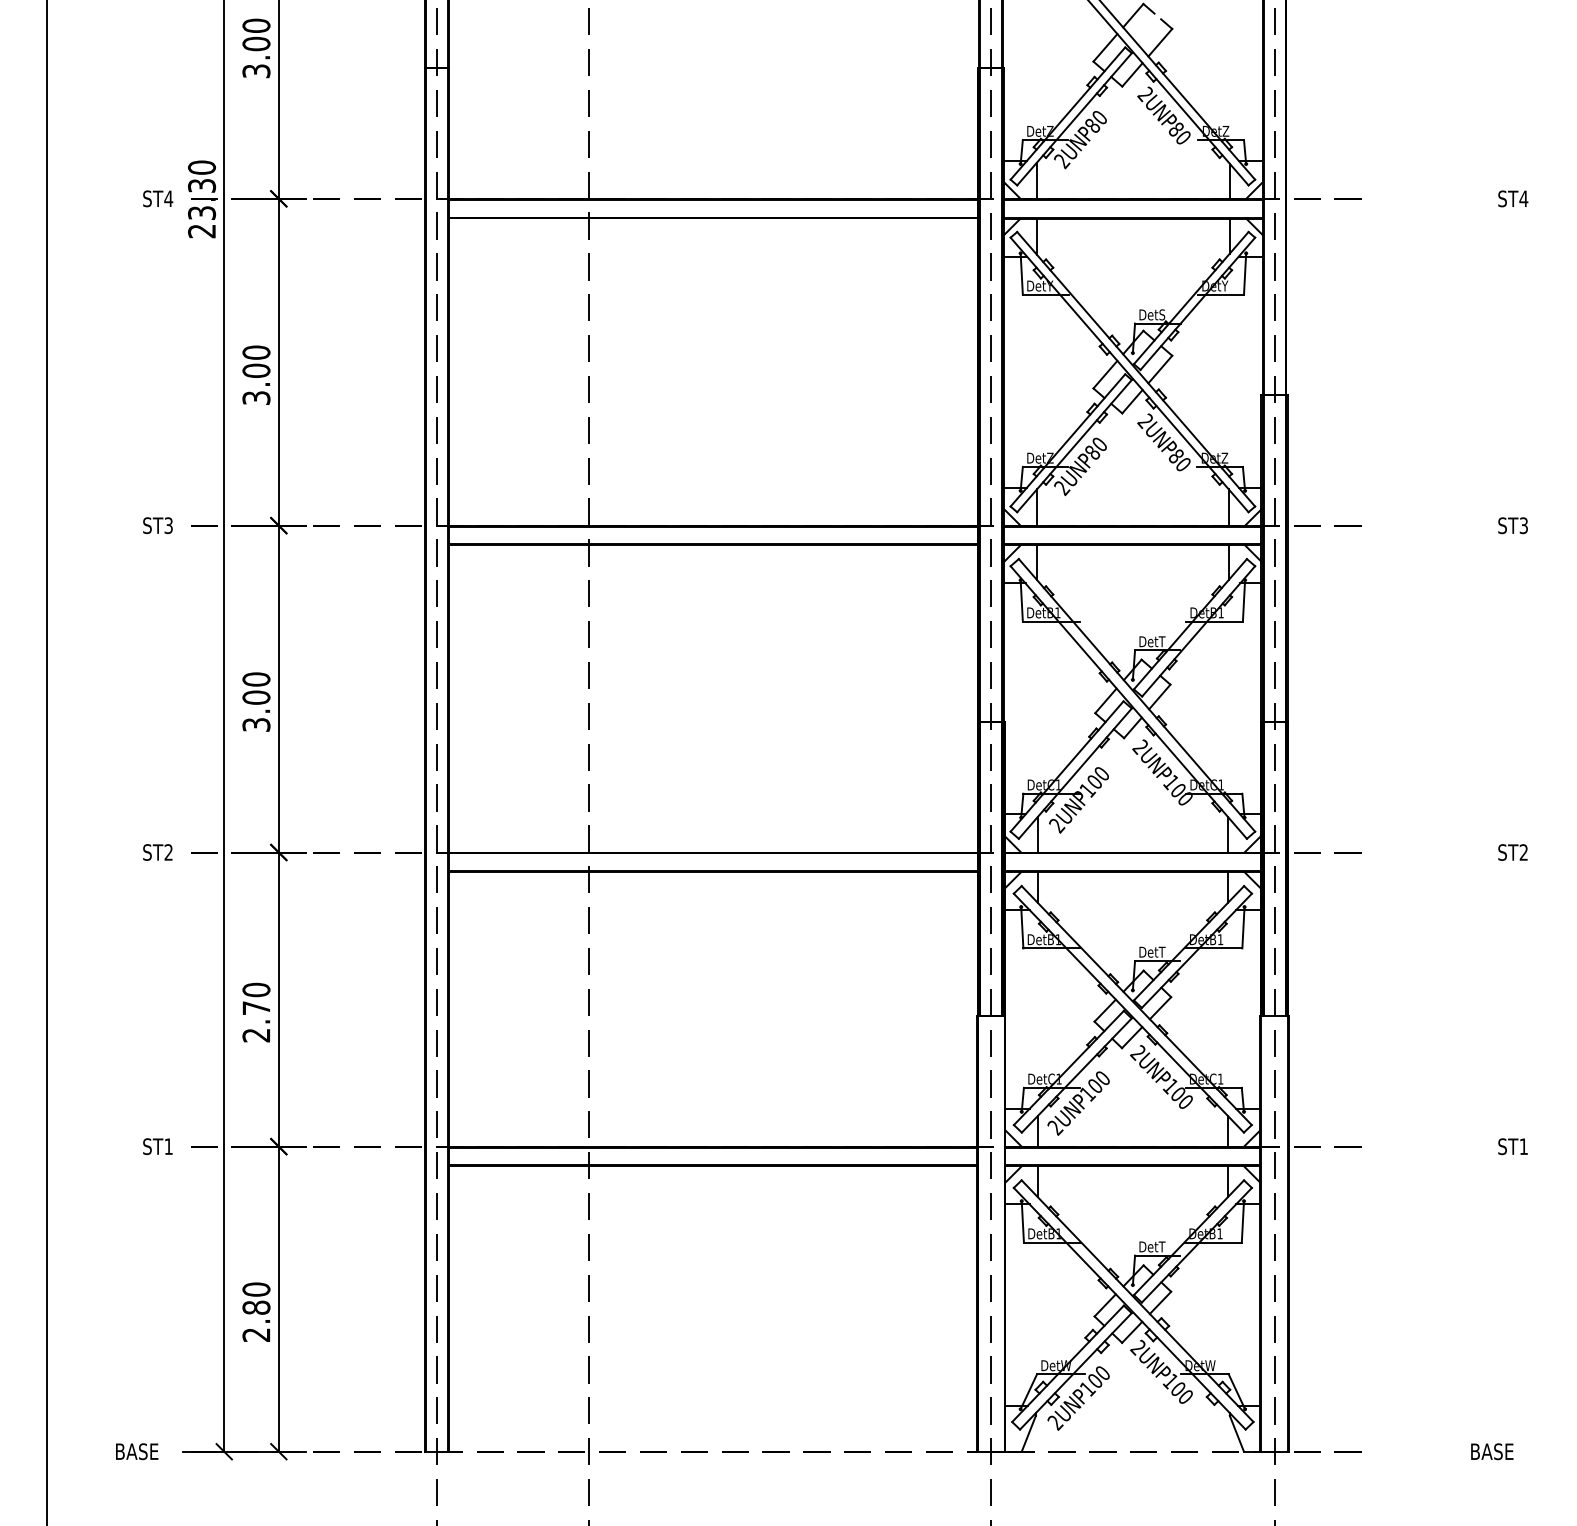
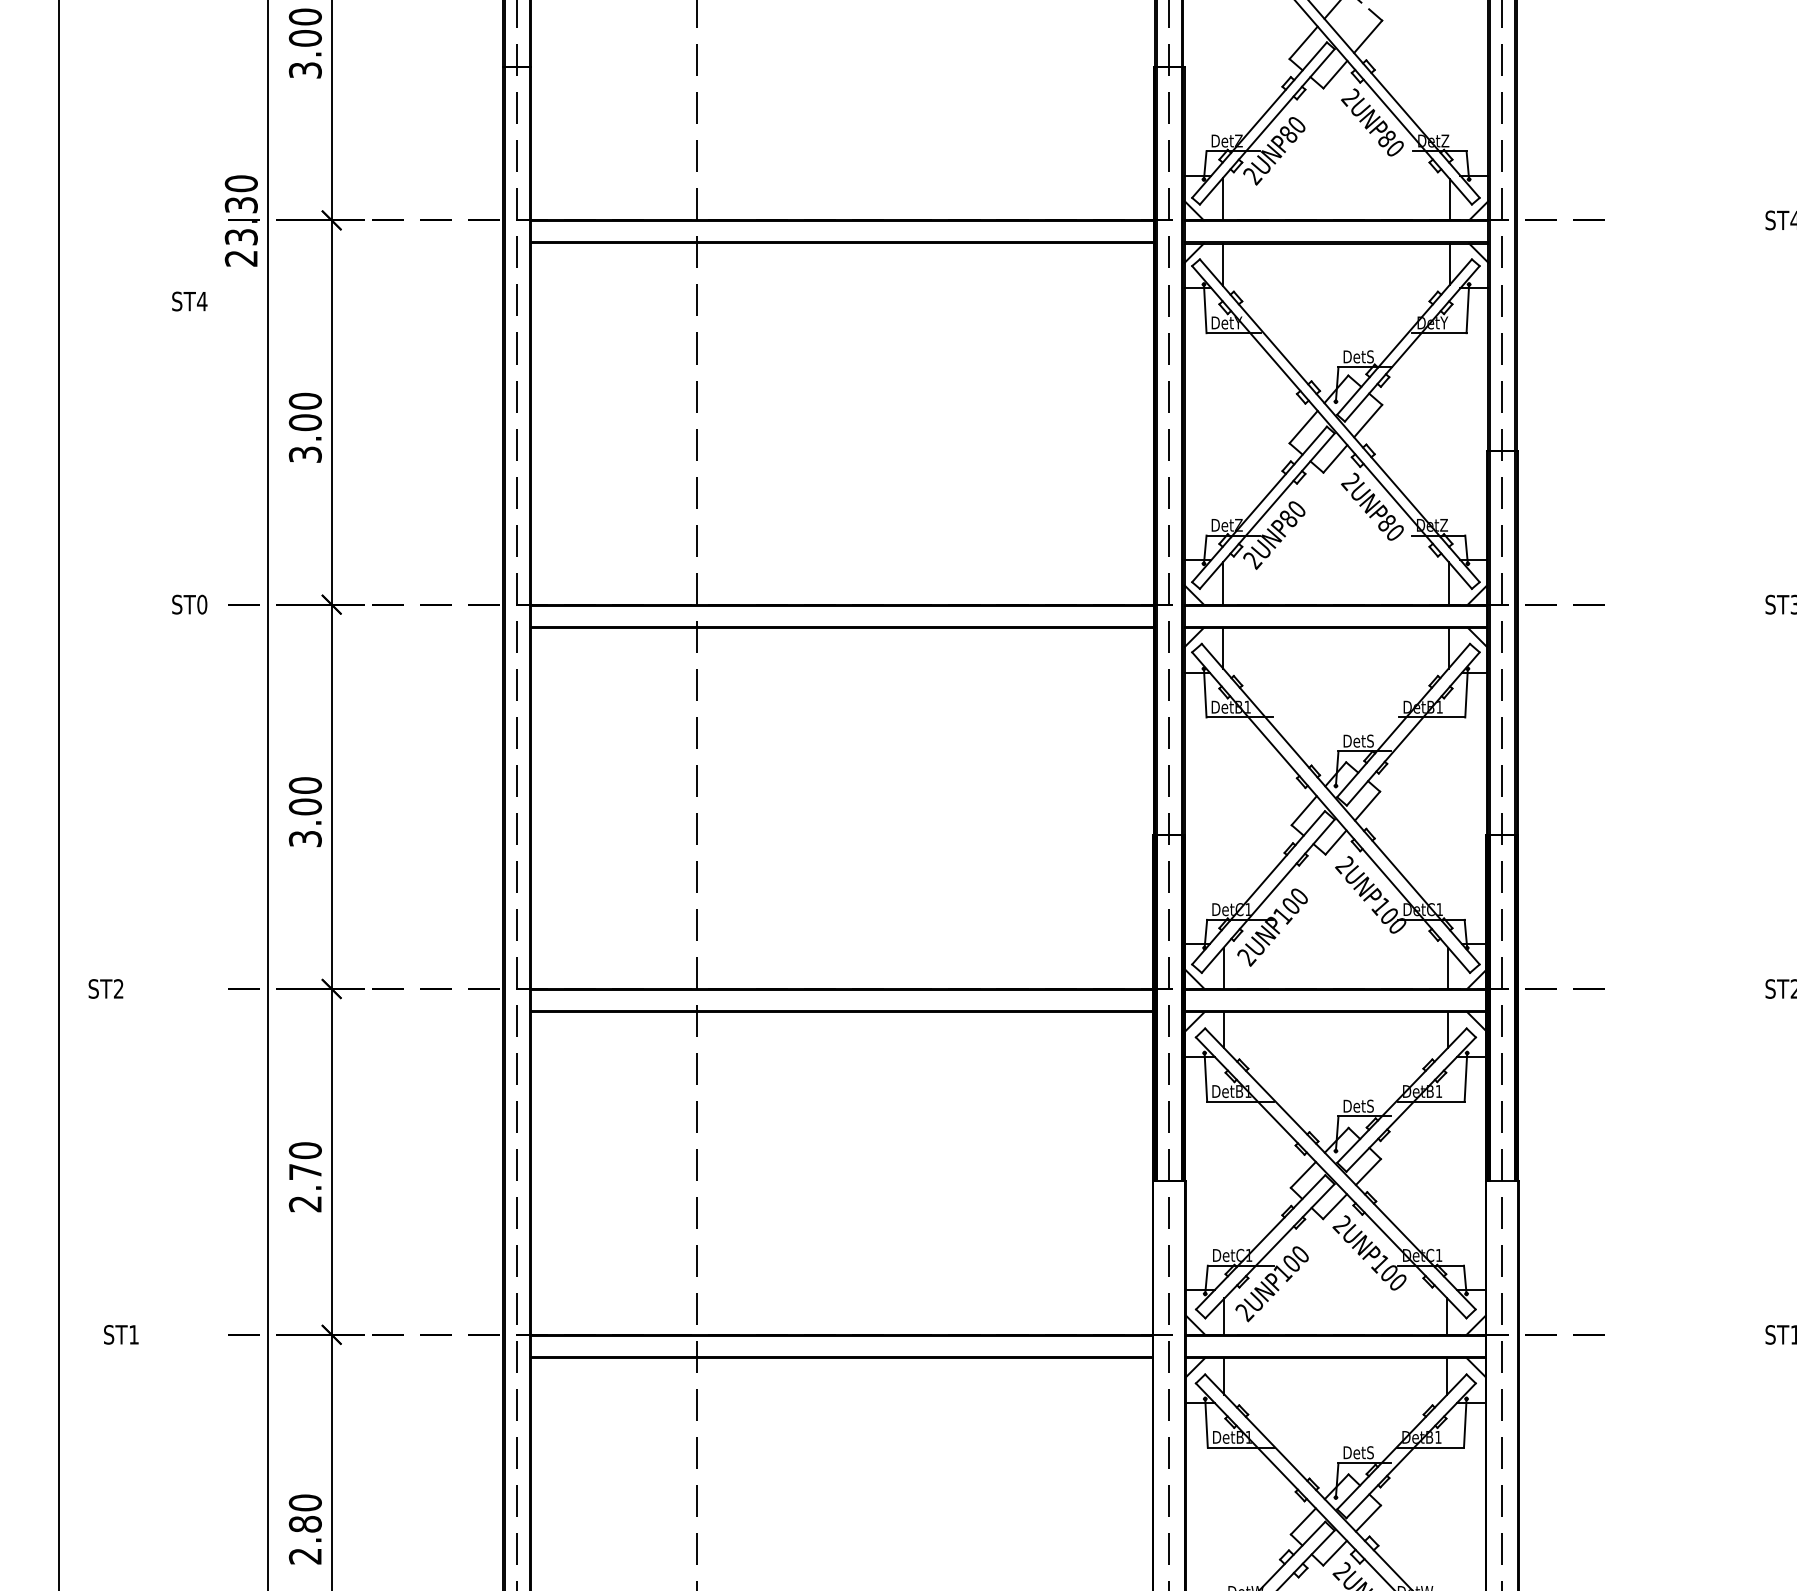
text: (158, 198) -> (190, 301), moved
text: (168, 525) -> (201, 604), ST3 -> ST0
text: (1161, 641) -> (1369, 740), DetT -> DetS
text: (157, 852) -> (105, 988), moved
text: (1161, 951) -> (1369, 1105), DetT -> DetS
text: (157, 1146) -> (120, 1334), moved
text: (1161, 1246) -> (1369, 1452), DetT -> DetS

